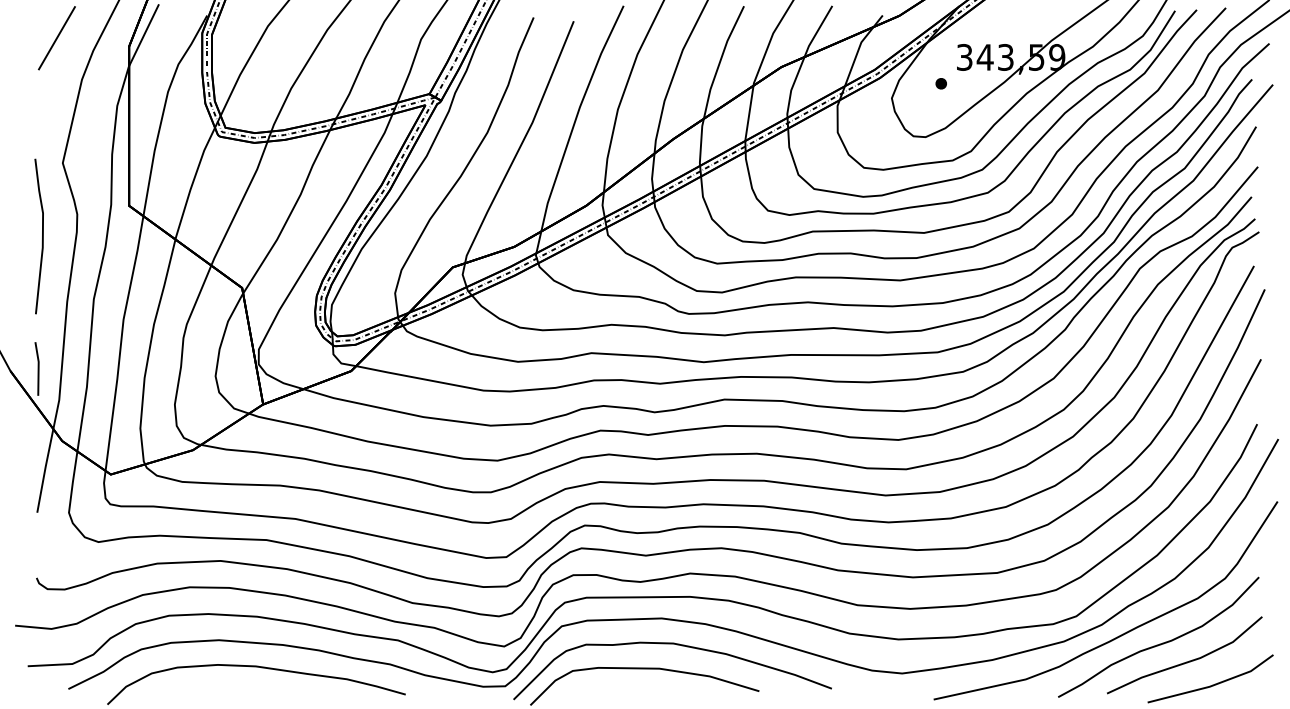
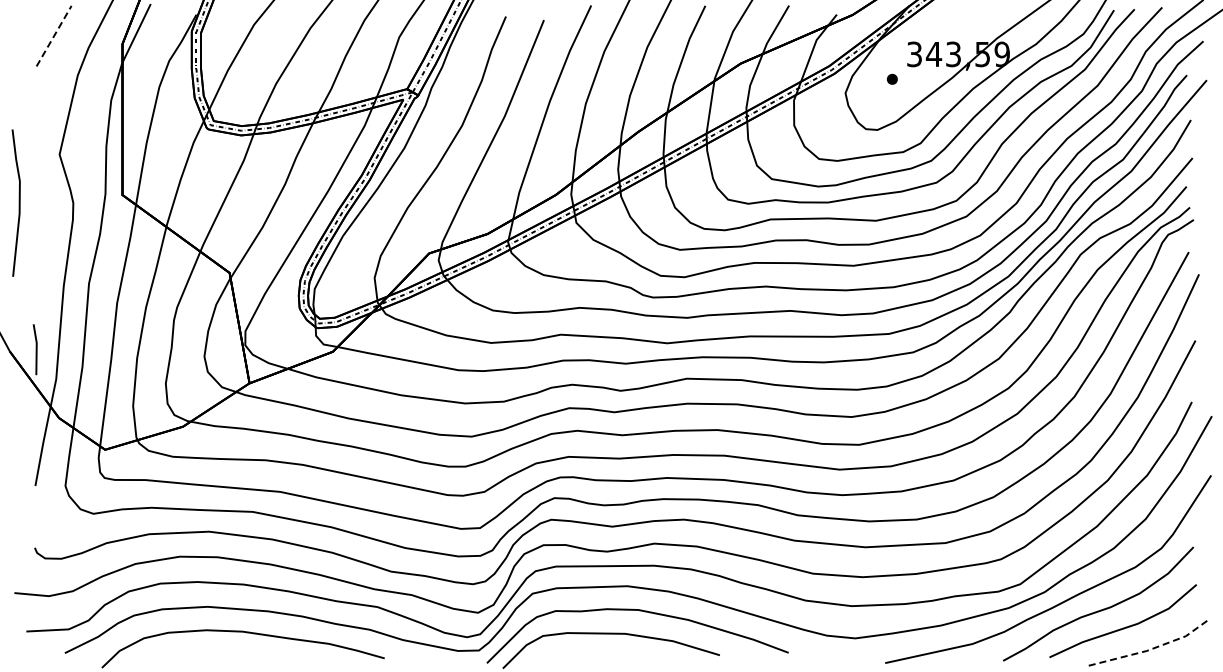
line: (57, 38) -> (54, 36), solid -> dashed
line: (41, 235) -> (18, 202), moved
line: (1213, 685) -> (1150, 649), solid -> dashed

